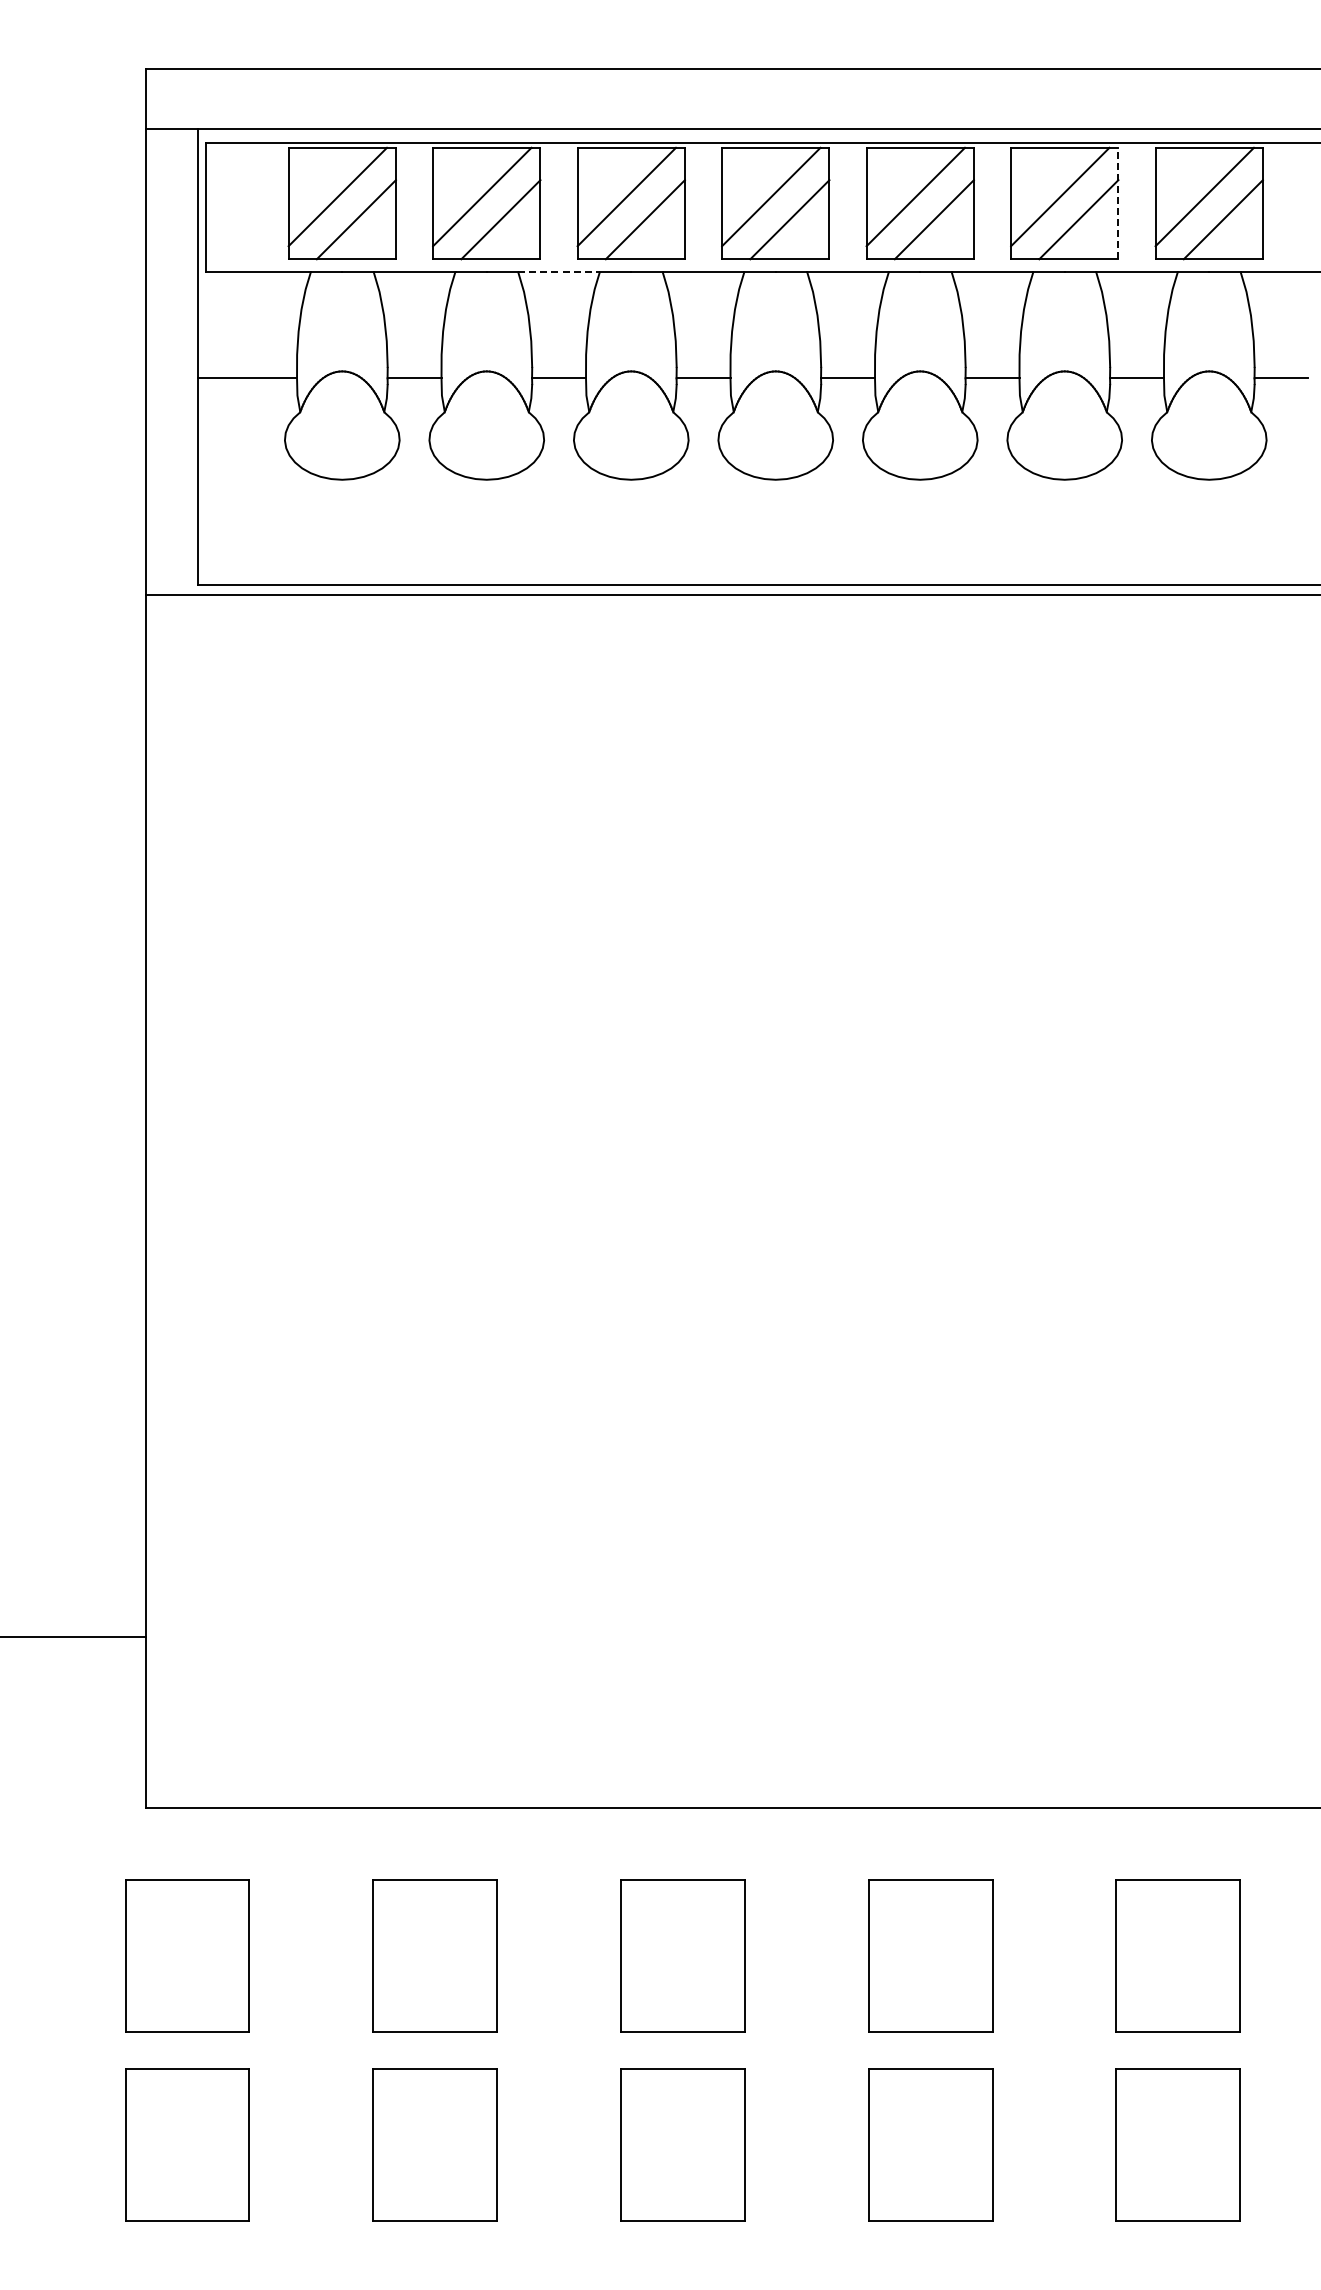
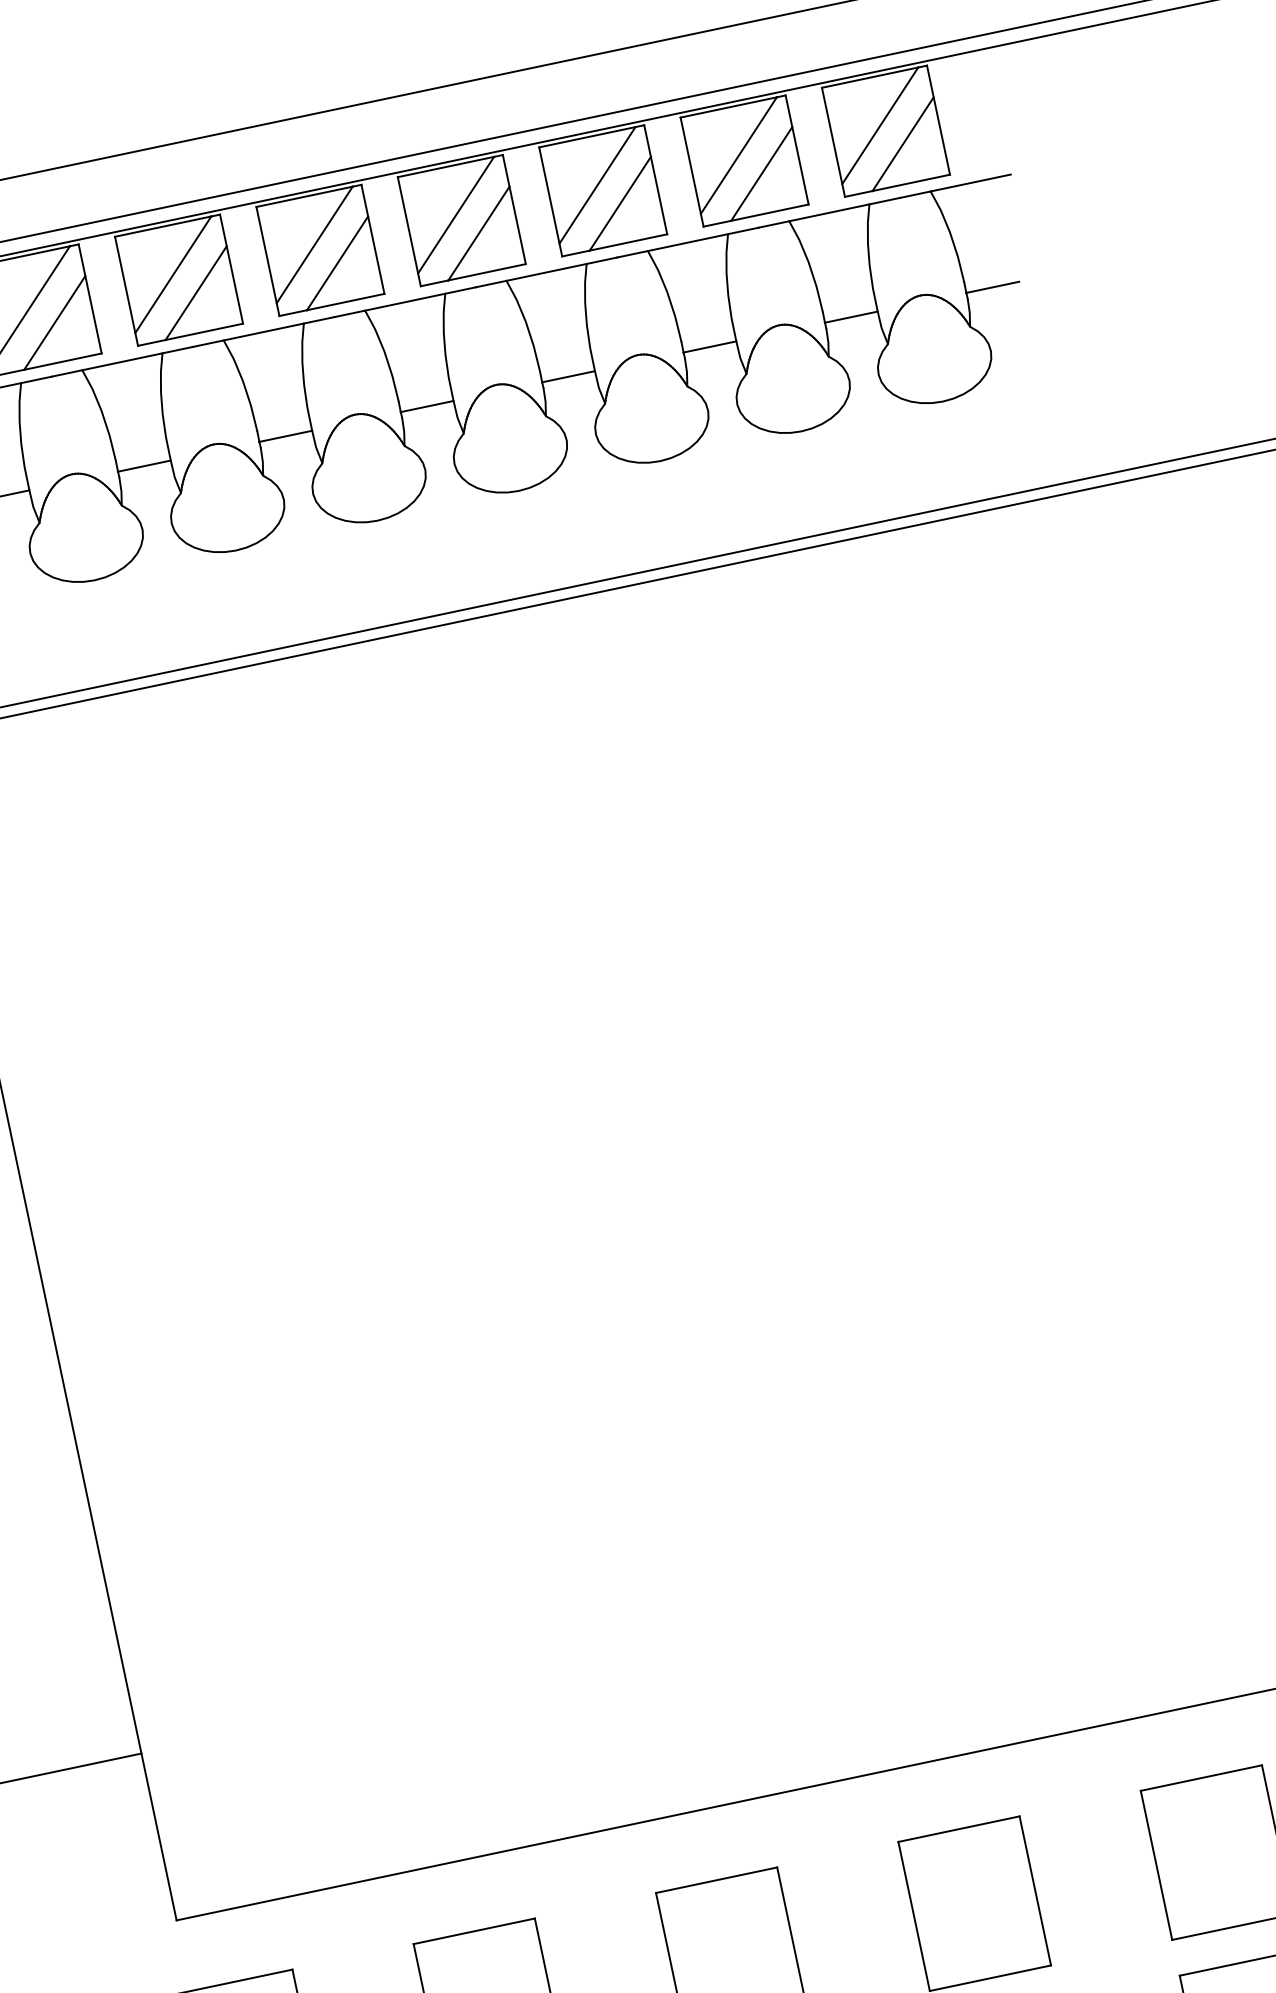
line: (1118, 203) -> (797, 149), dashed -> solid
line: (559, 271) -> (264, 331), dashed -> solid

